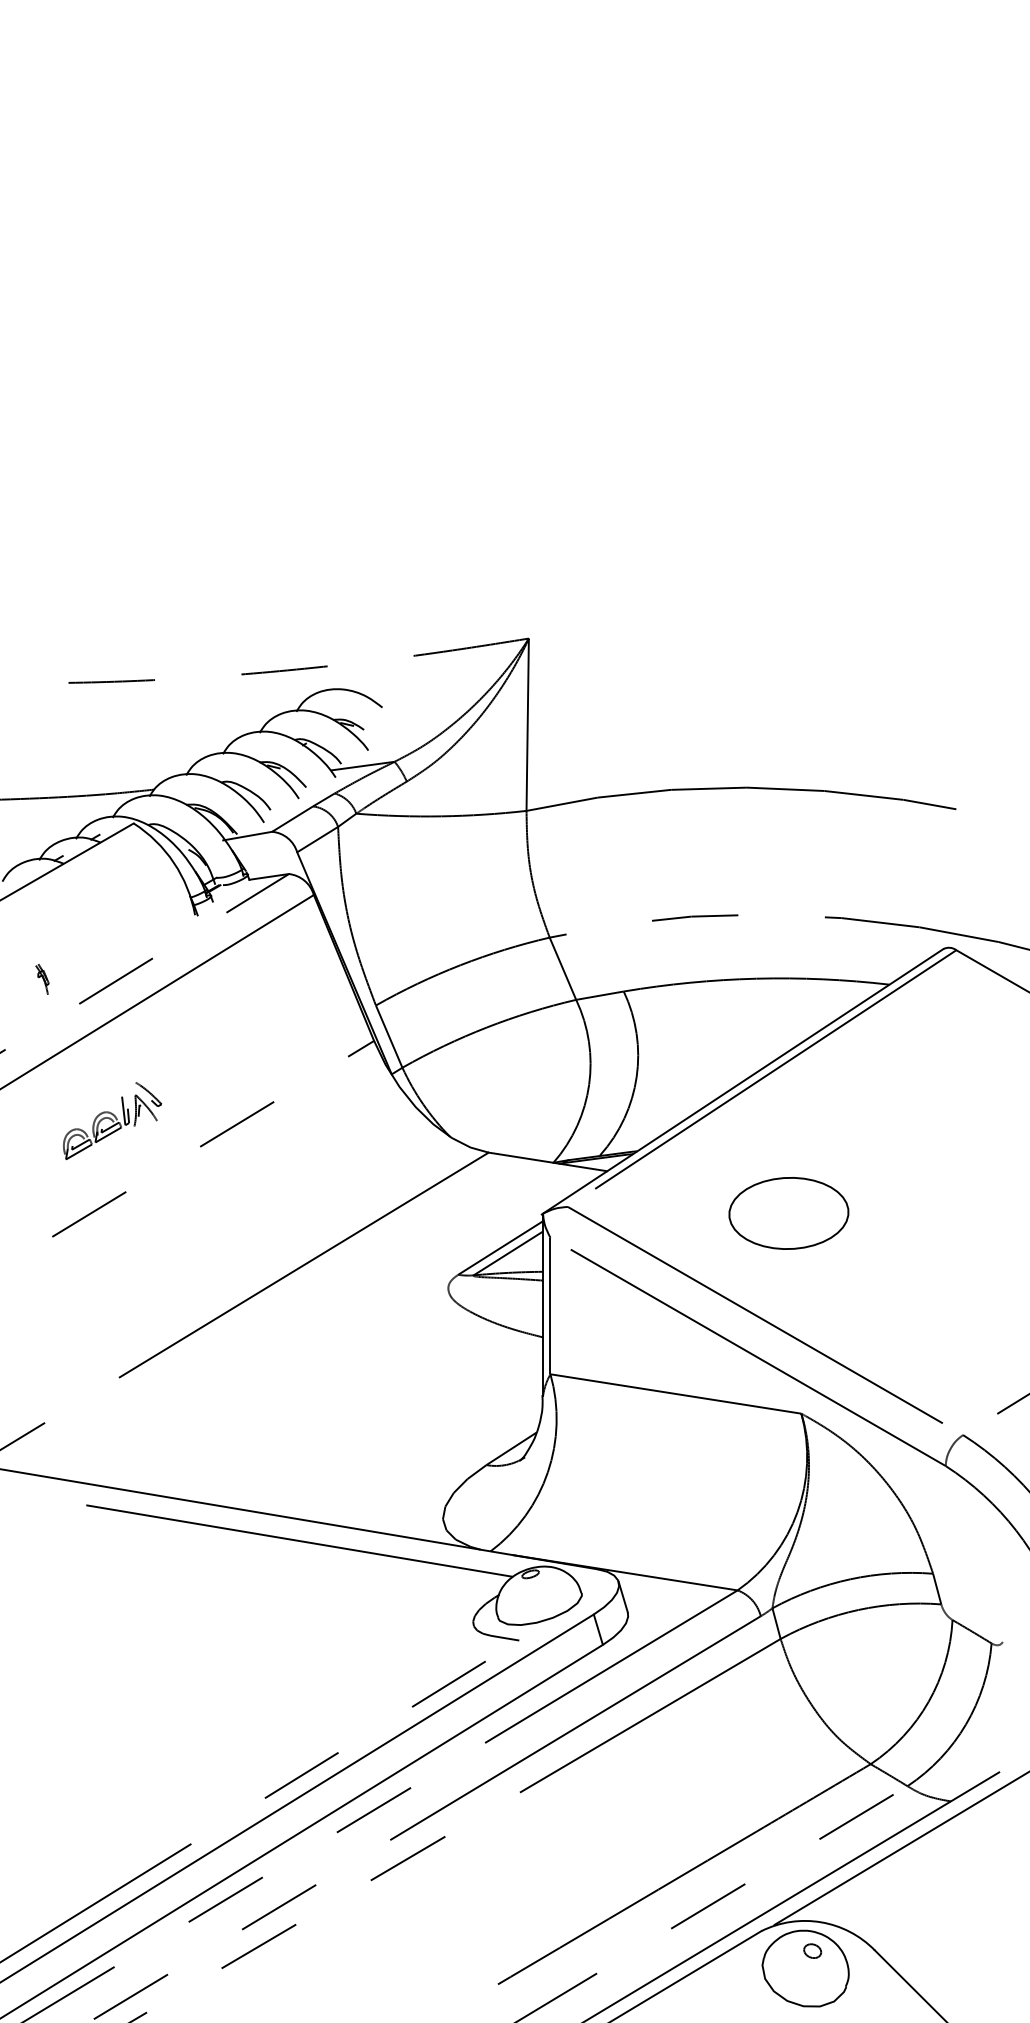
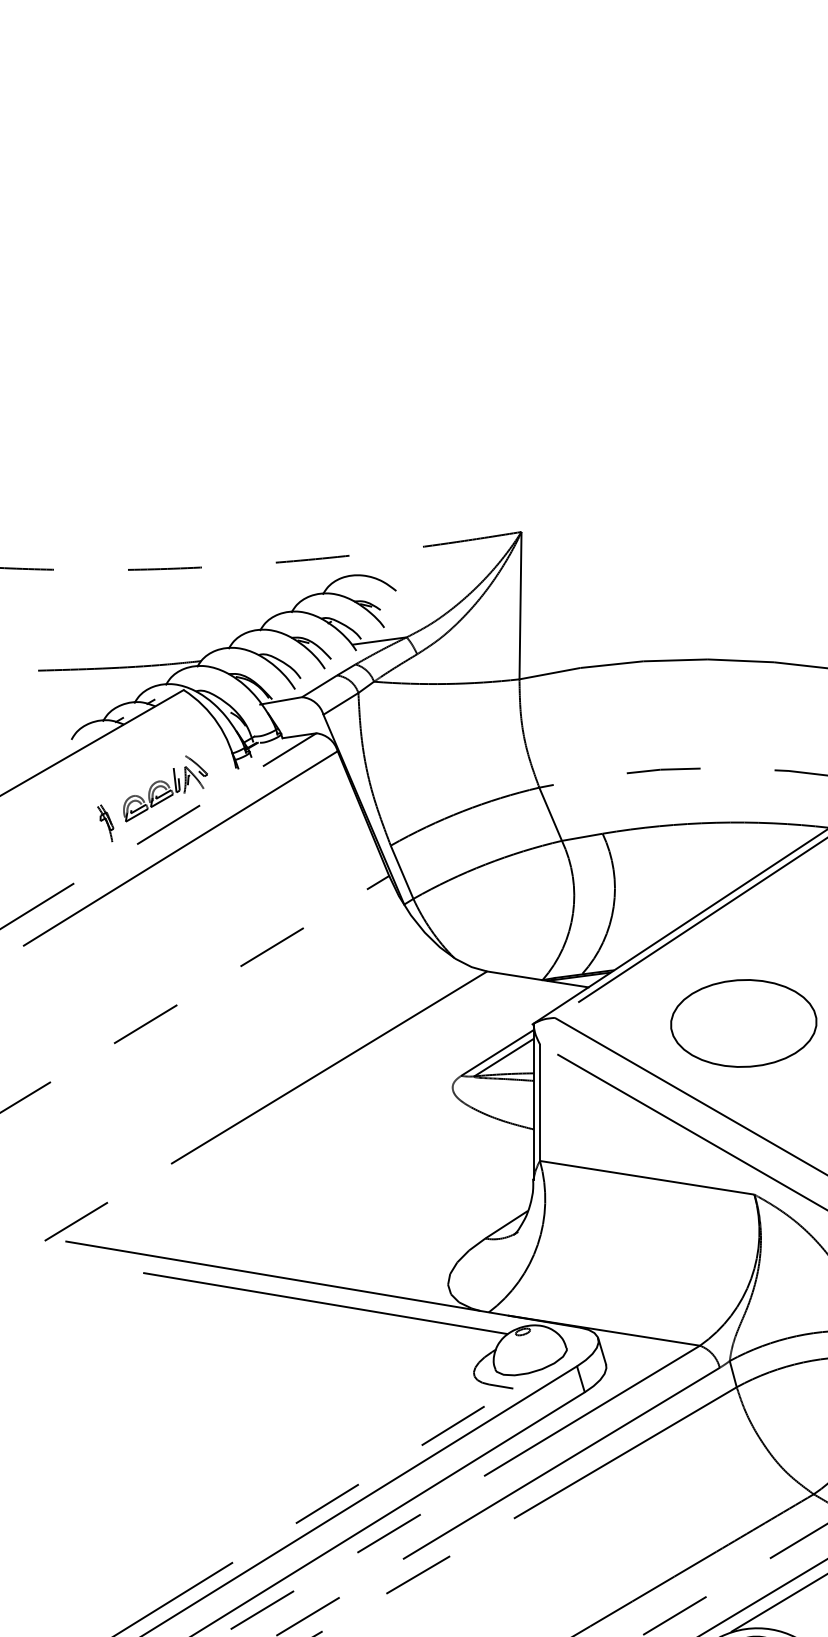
part: (42, 979) -> (105, 823), size x1.43
part: (112, 1121) -> (165, 789), moved
part: (788, 1213) -> (743, 1023), size x1.43

